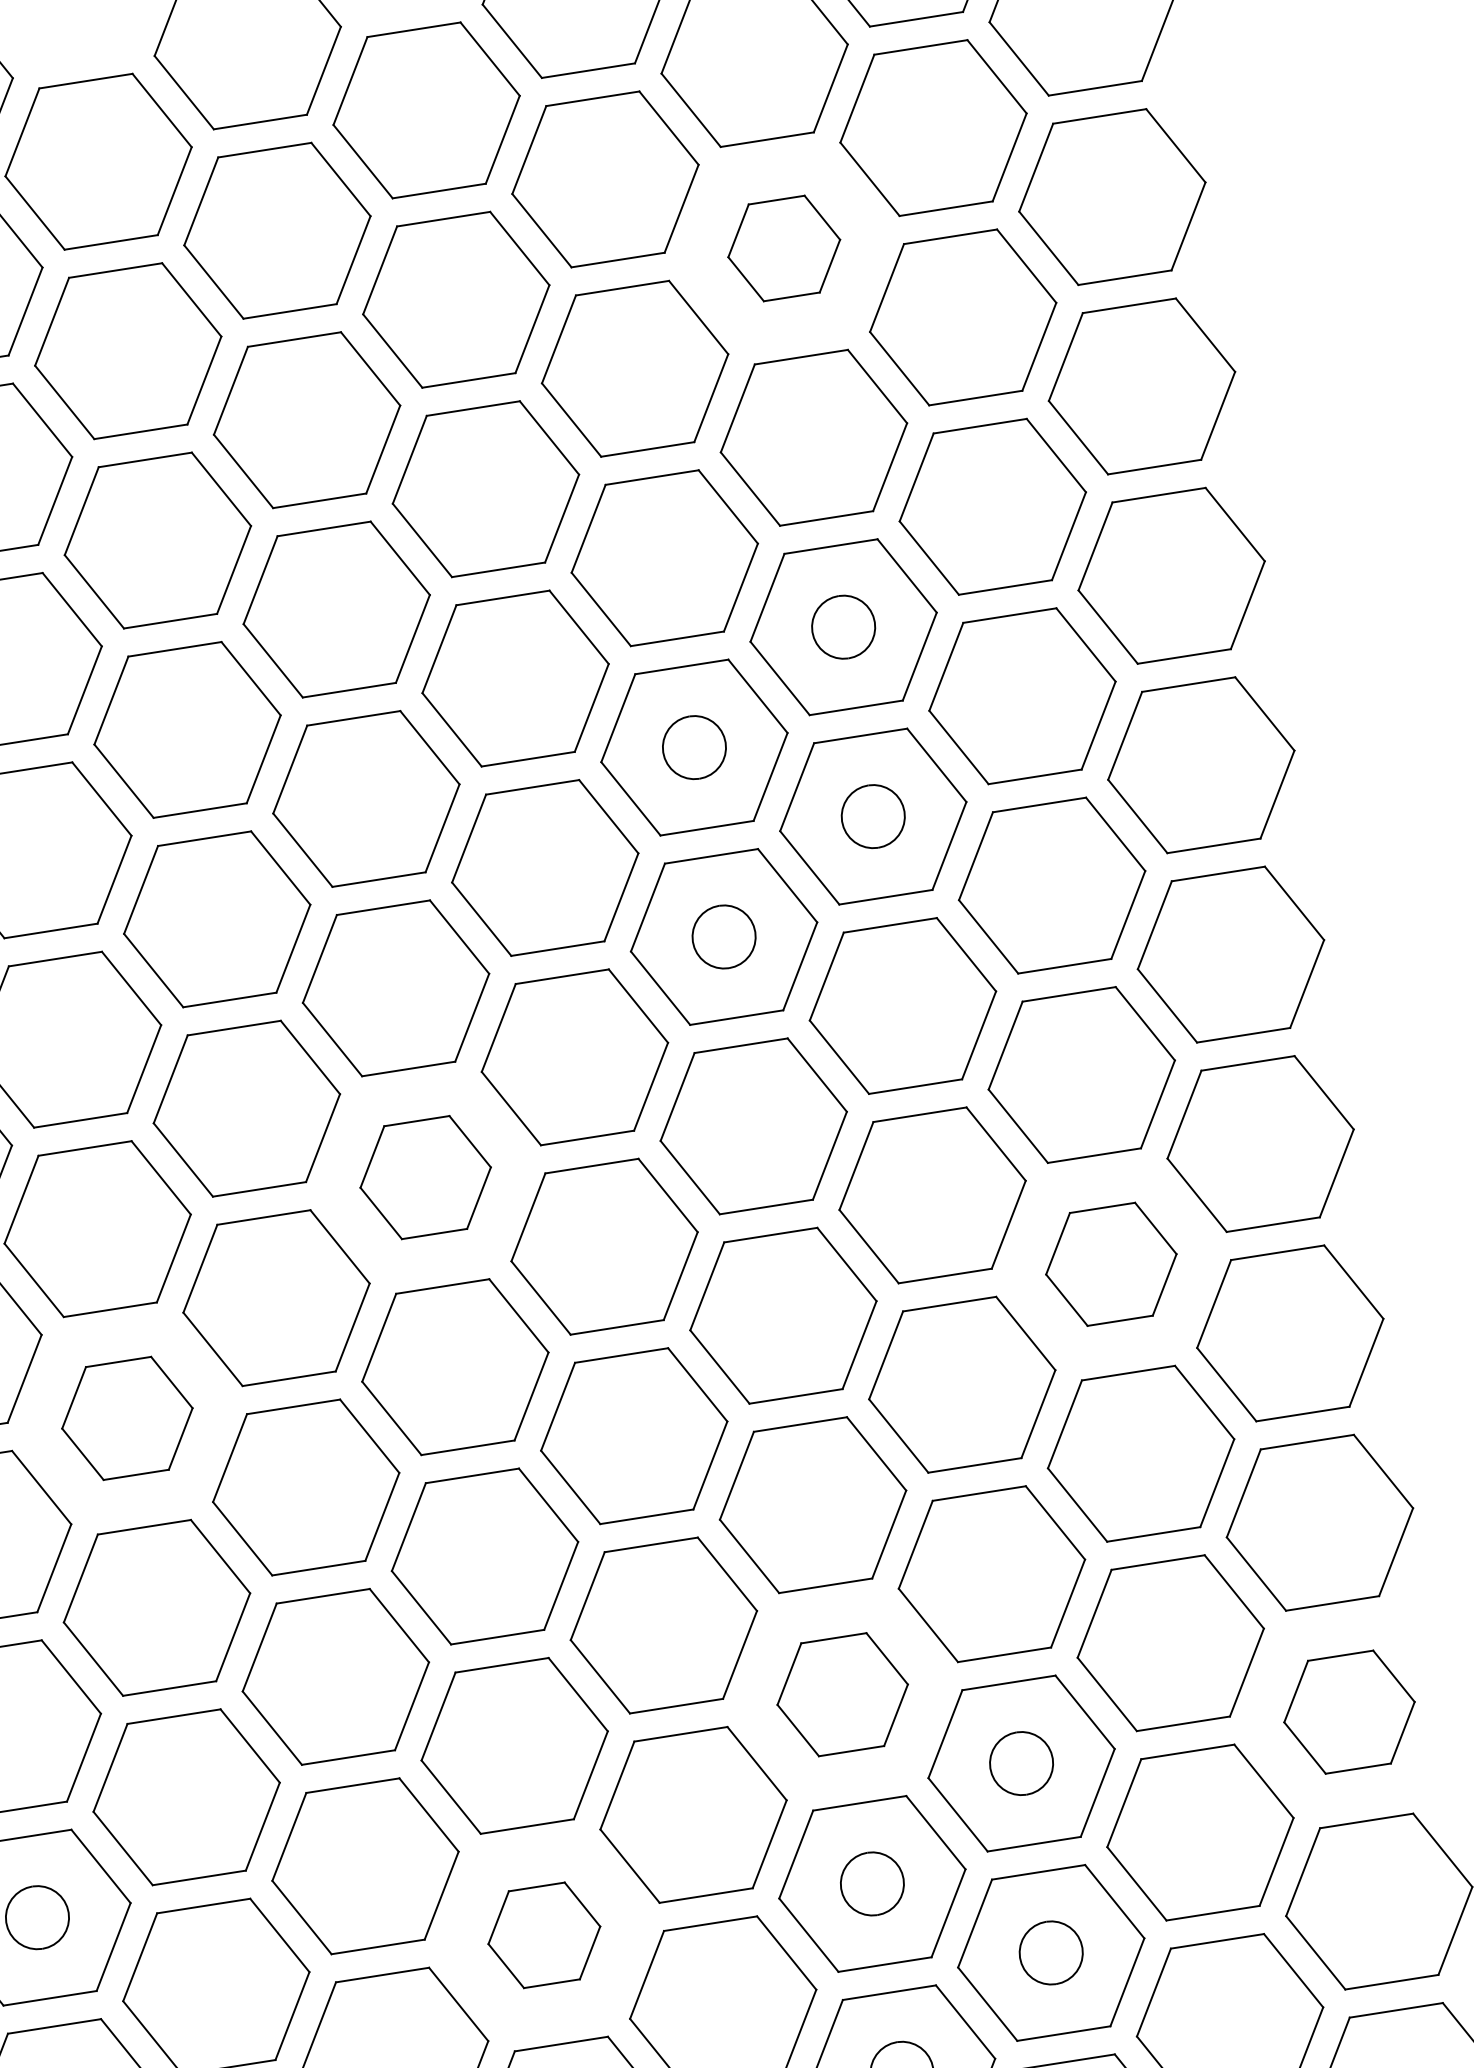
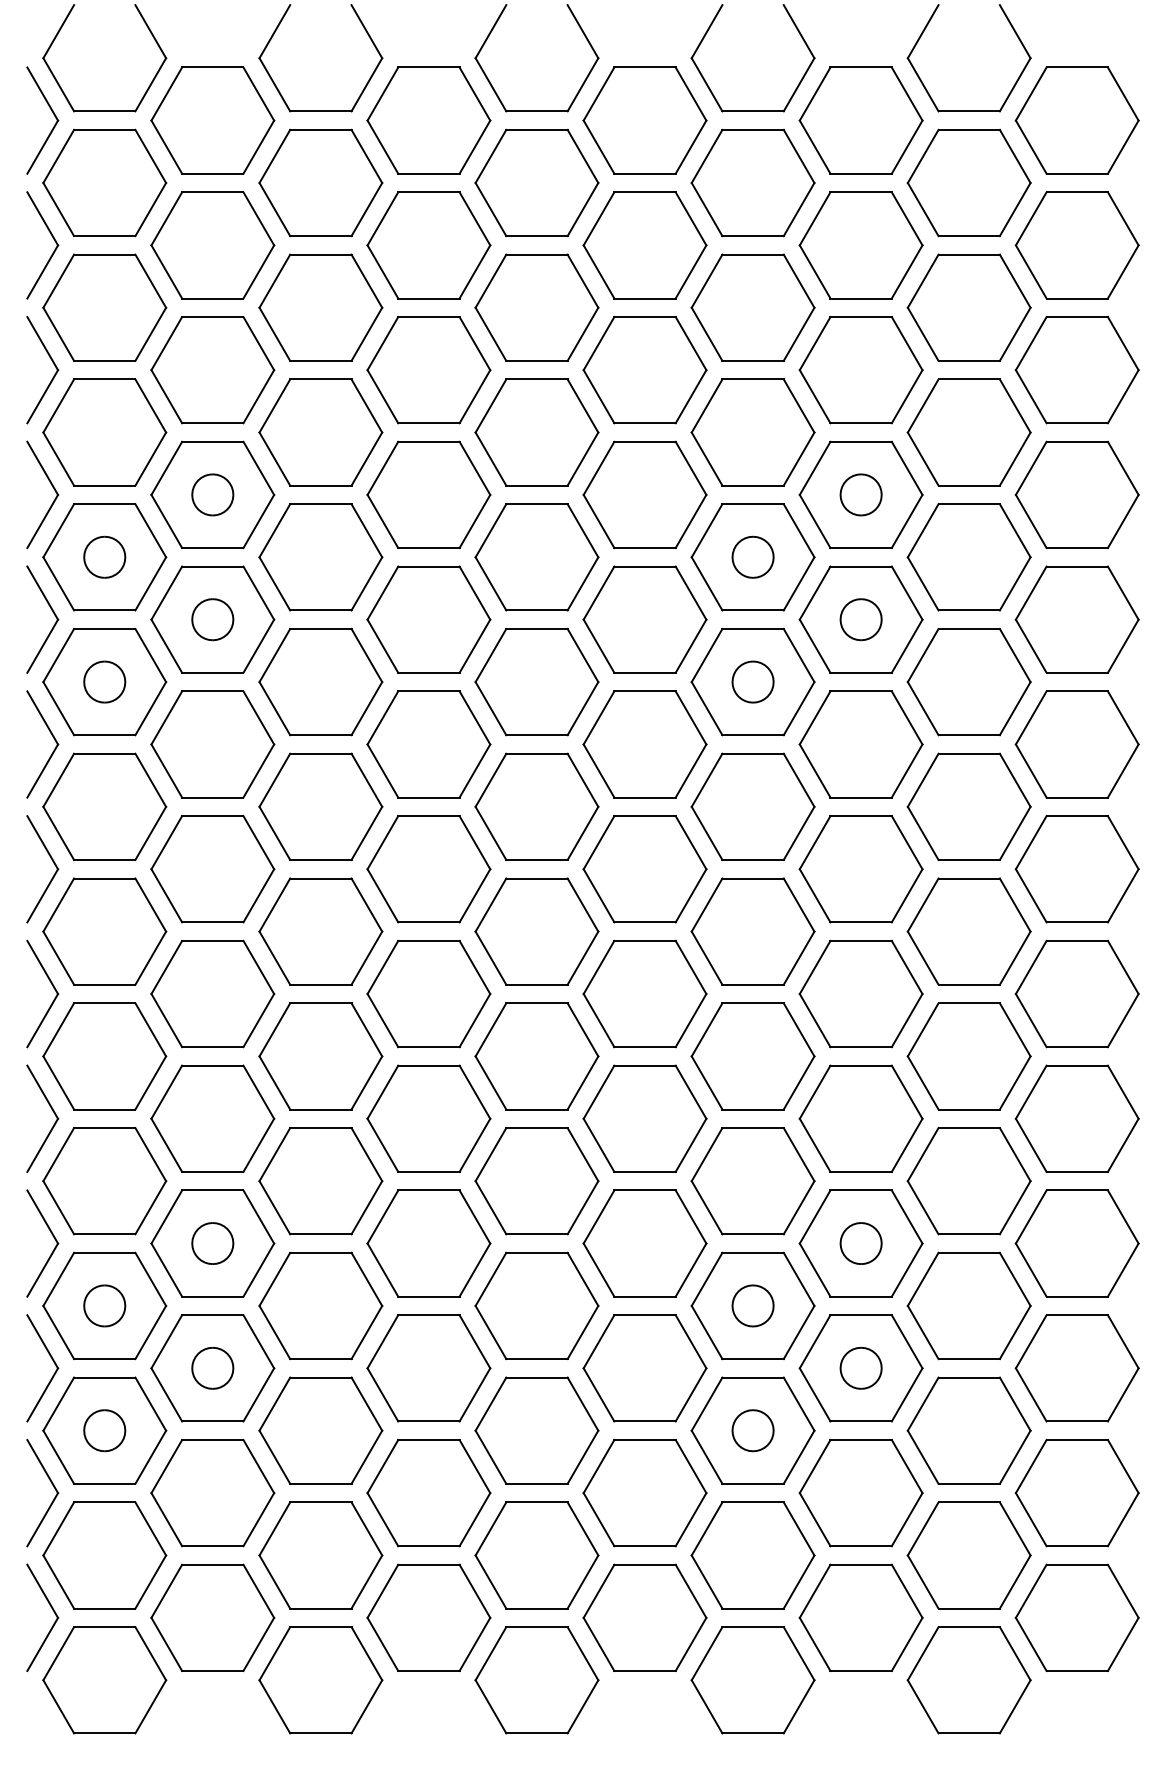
part: (783, 248) -> (860, 245), size x1.67
part: (424, 1177) -> (536, 806), size x1.43
part: (1110, 1264) -> (968, 931), size x1.43
part: (126, 1418) -> (320, 931), size x1.43
part: (841, 1695) -> (752, 1181), size x1.43
part: (1348, 1712) -> (1076, 1243), size x1.43
part: (543, 1934) -> (536, 1305), size x1.67

